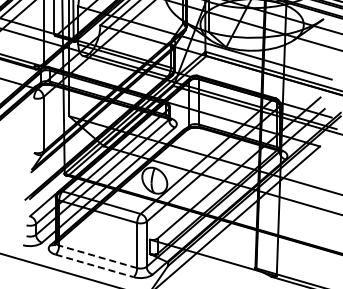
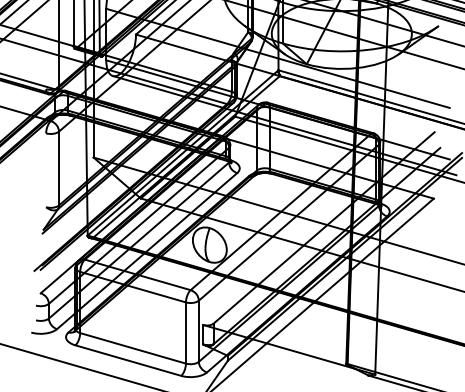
line: (98, 256) -> (133, 347), dashed -> solid
line: (94, 265) -> (128, 360), dashed -> solid

